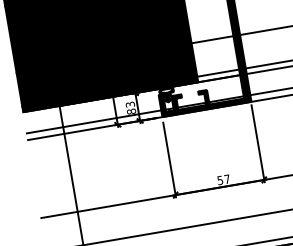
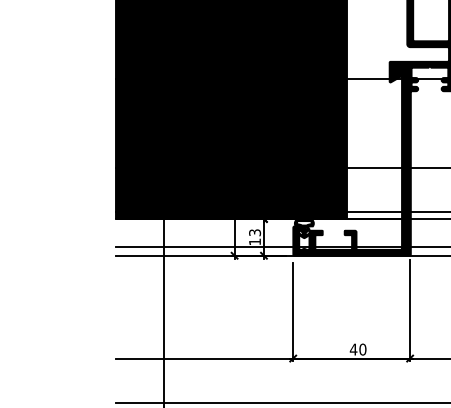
text: (131, 111) -> (255, 241), 83 -> 13
text: (223, 179) -> (357, 349), 57 -> 40

